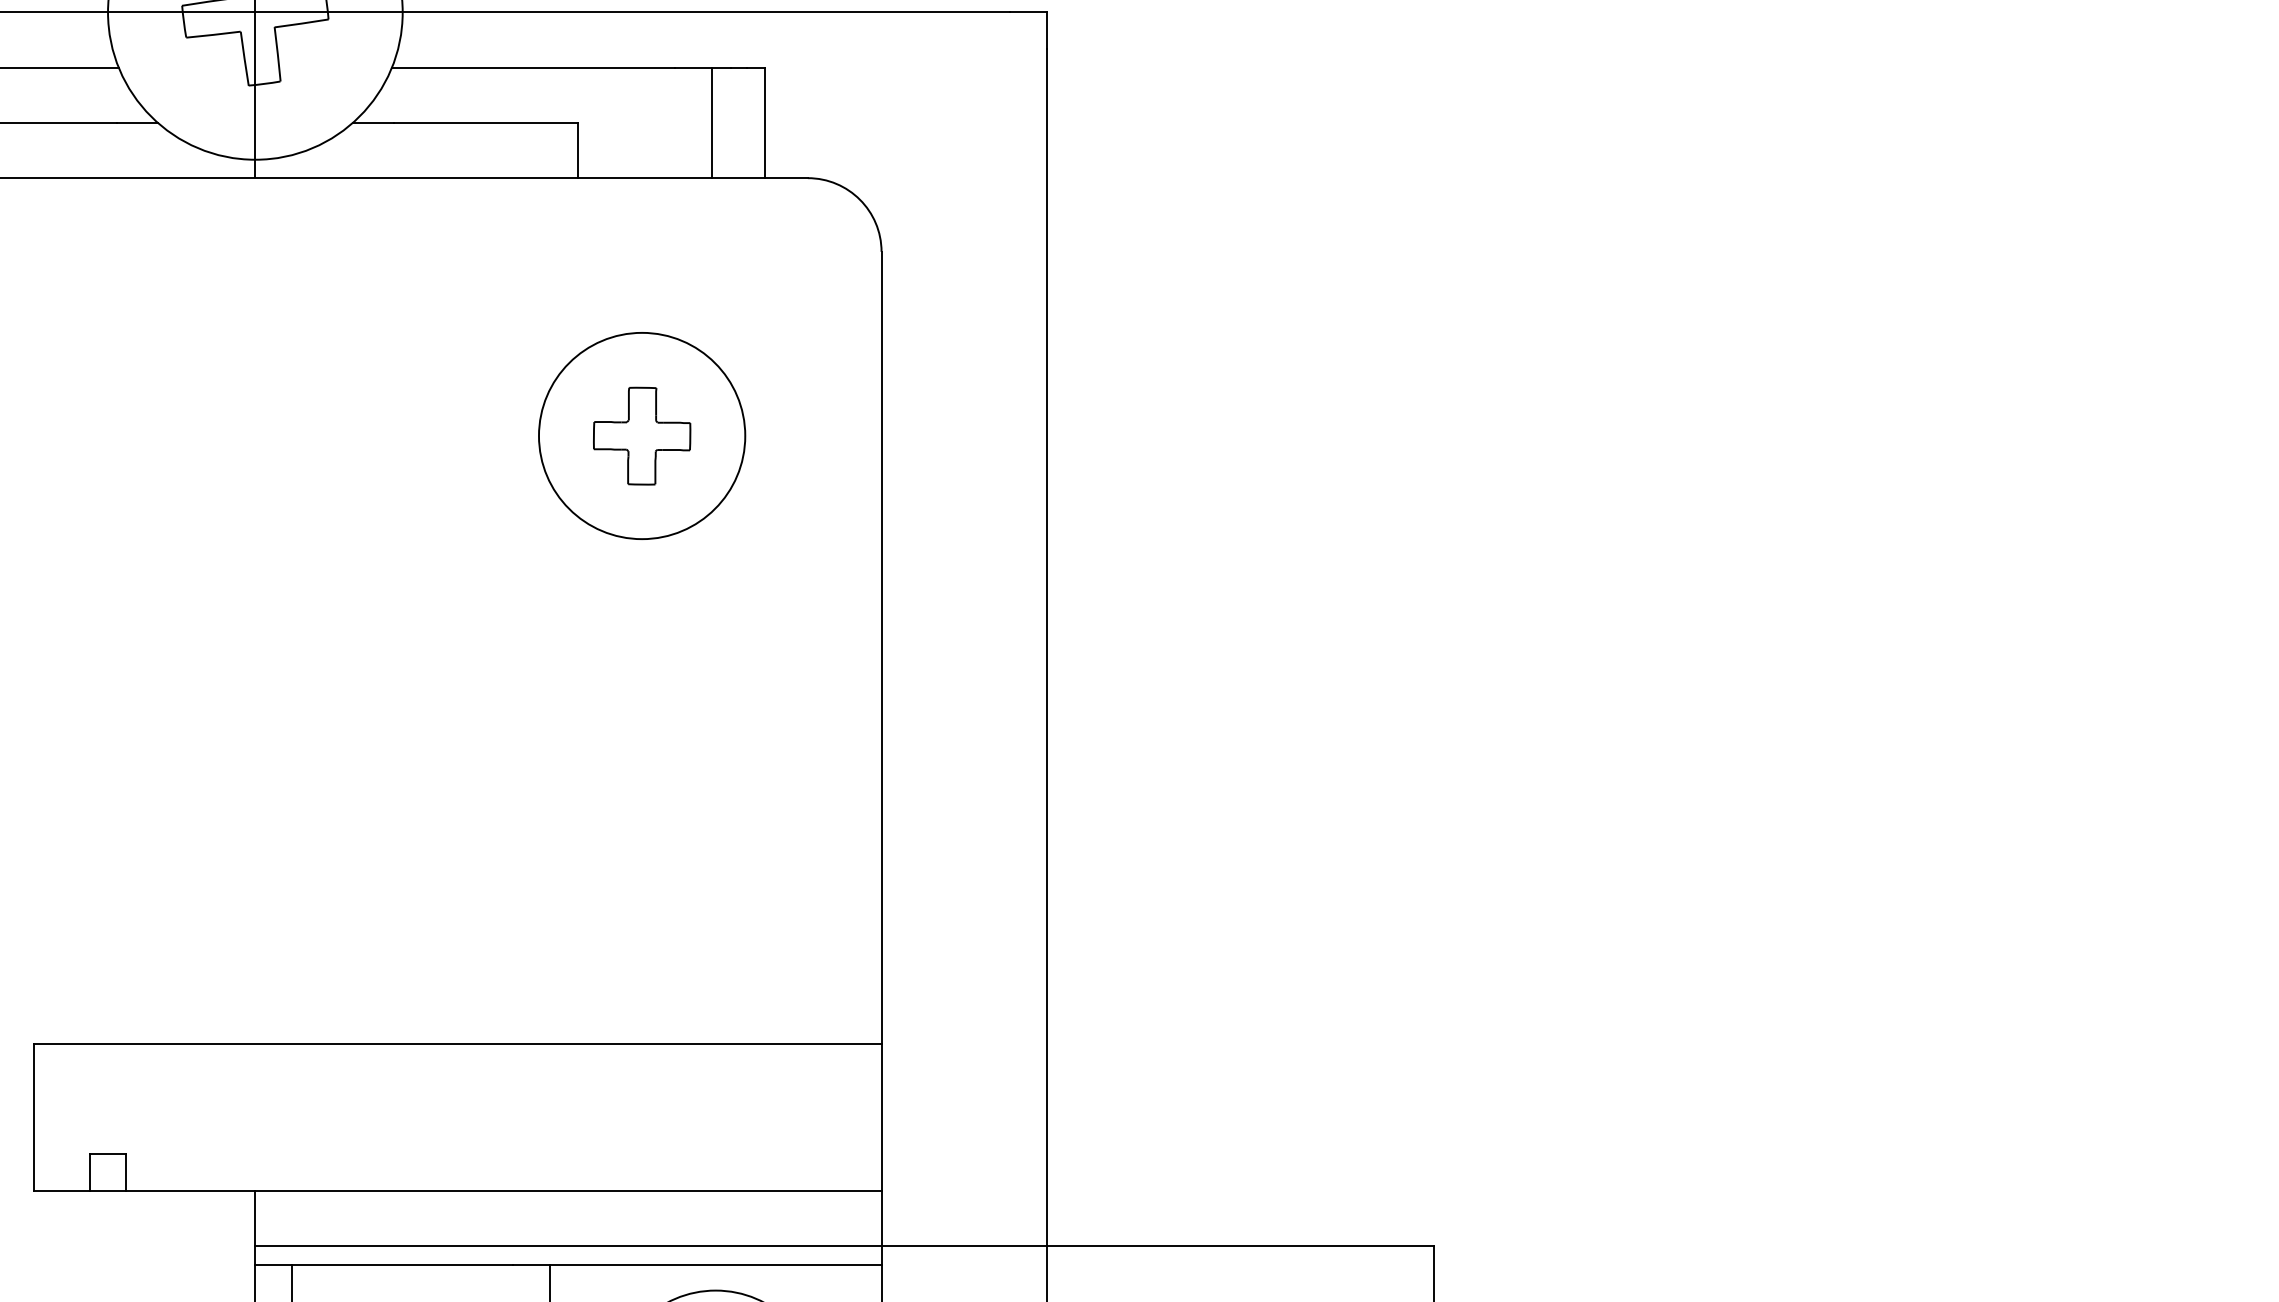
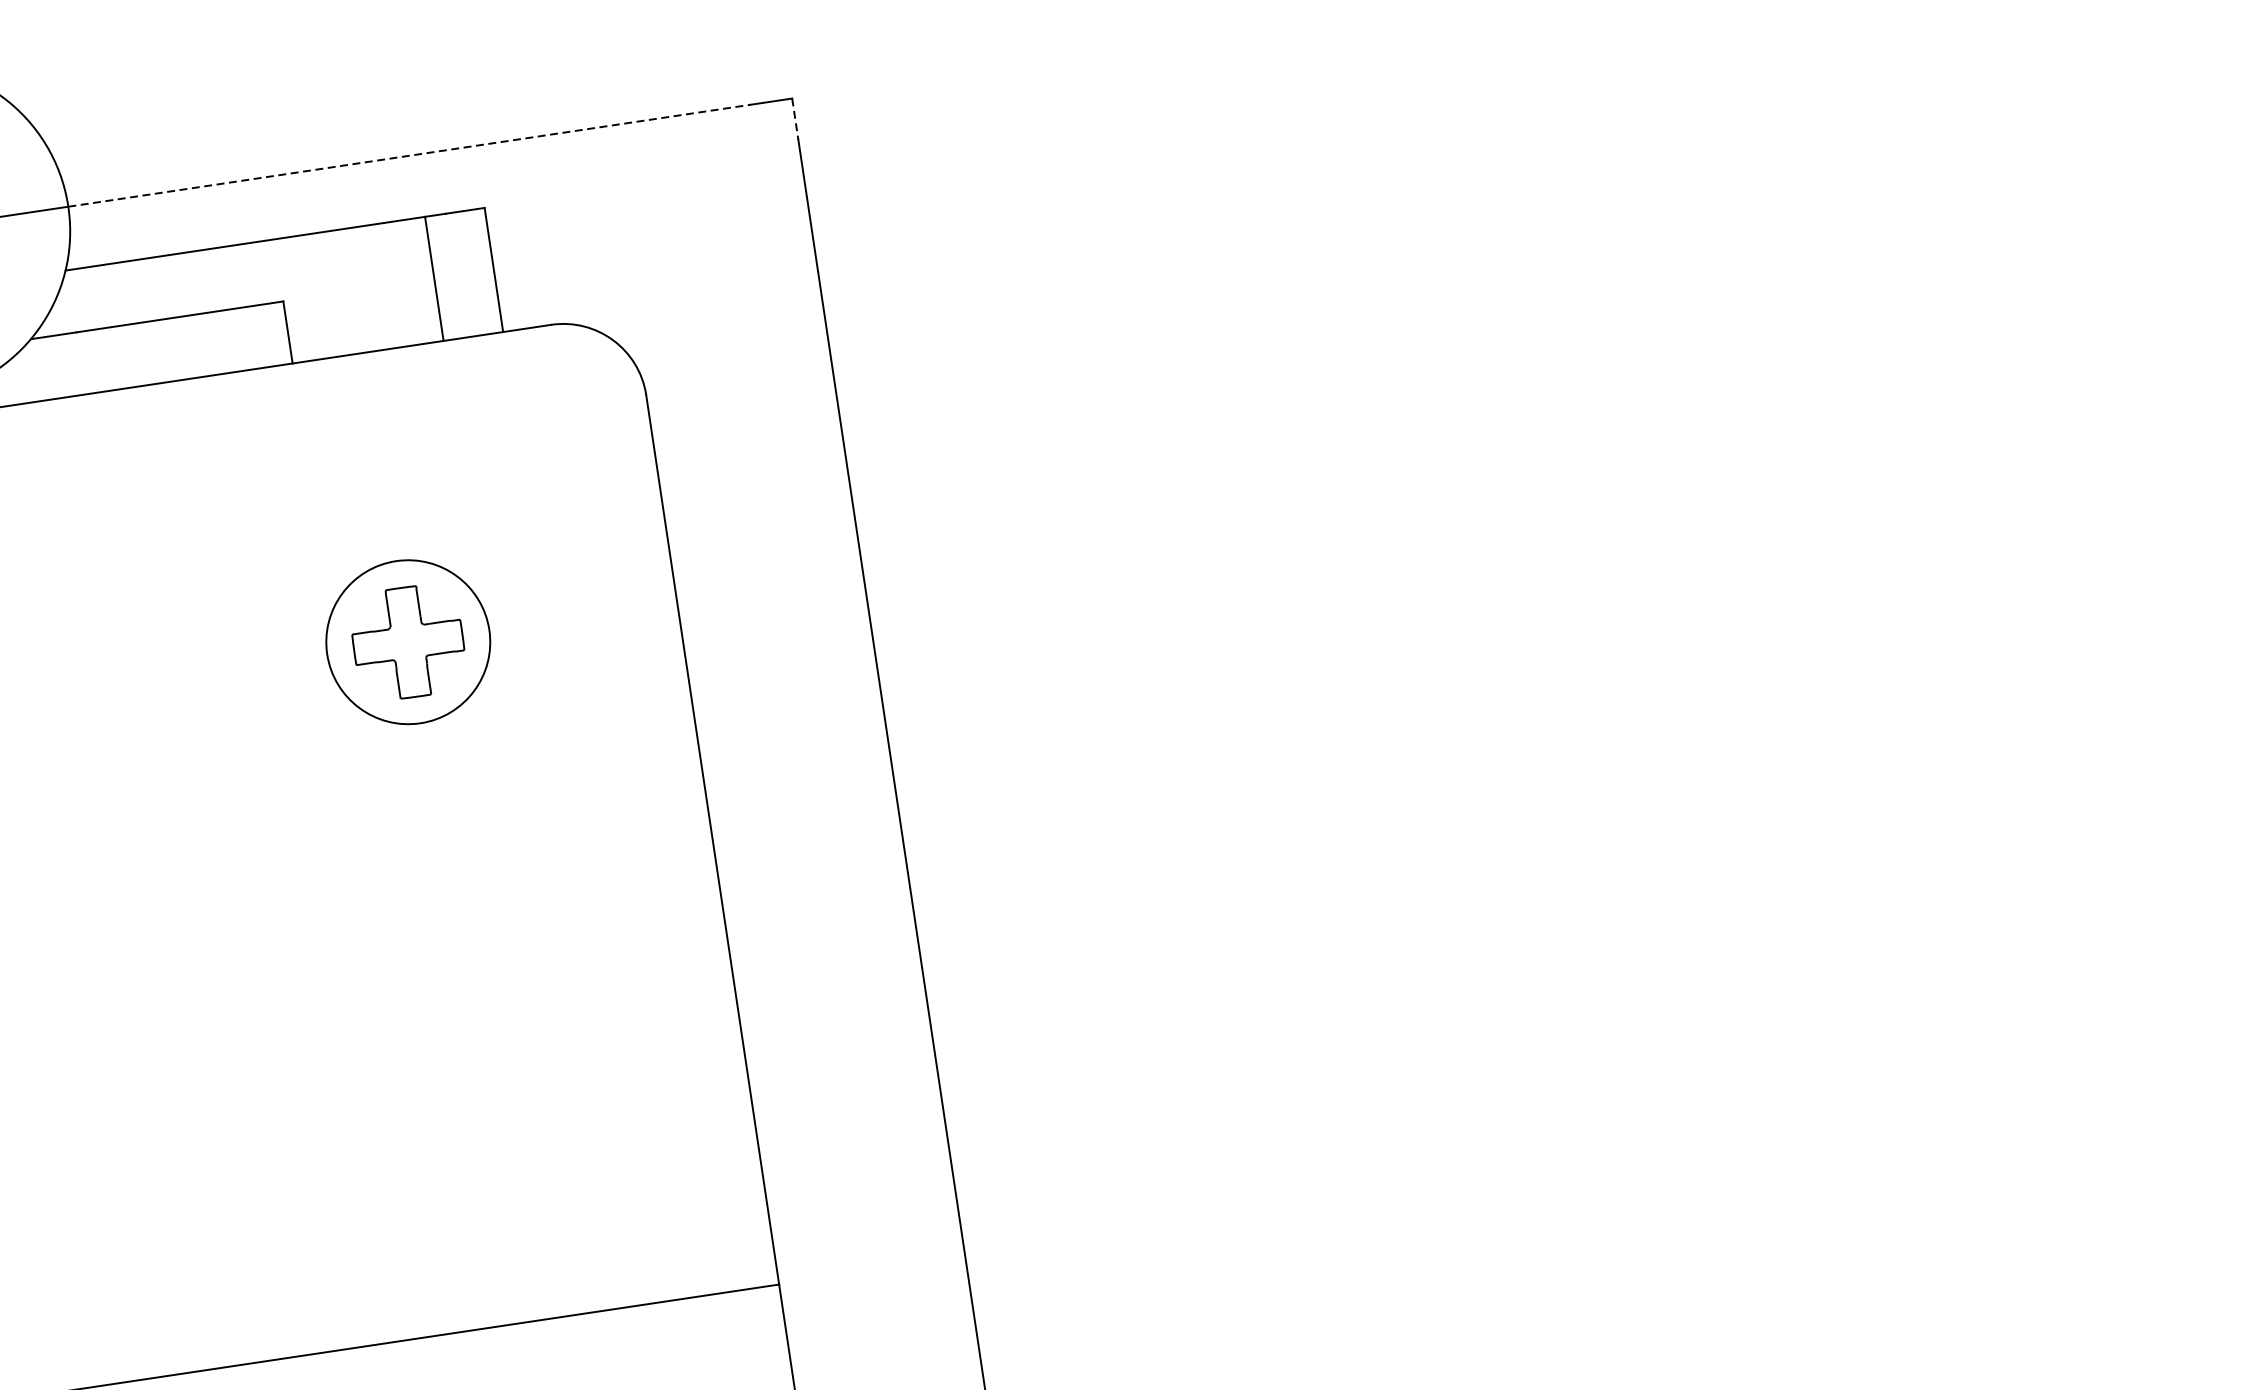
line: (706, 12) -> (409, 155), solid -> dashed
line: (1047, 31) -> (795, 119), solid -> dashed
circle: (642, 435) -> (408, 641), size x0.7

